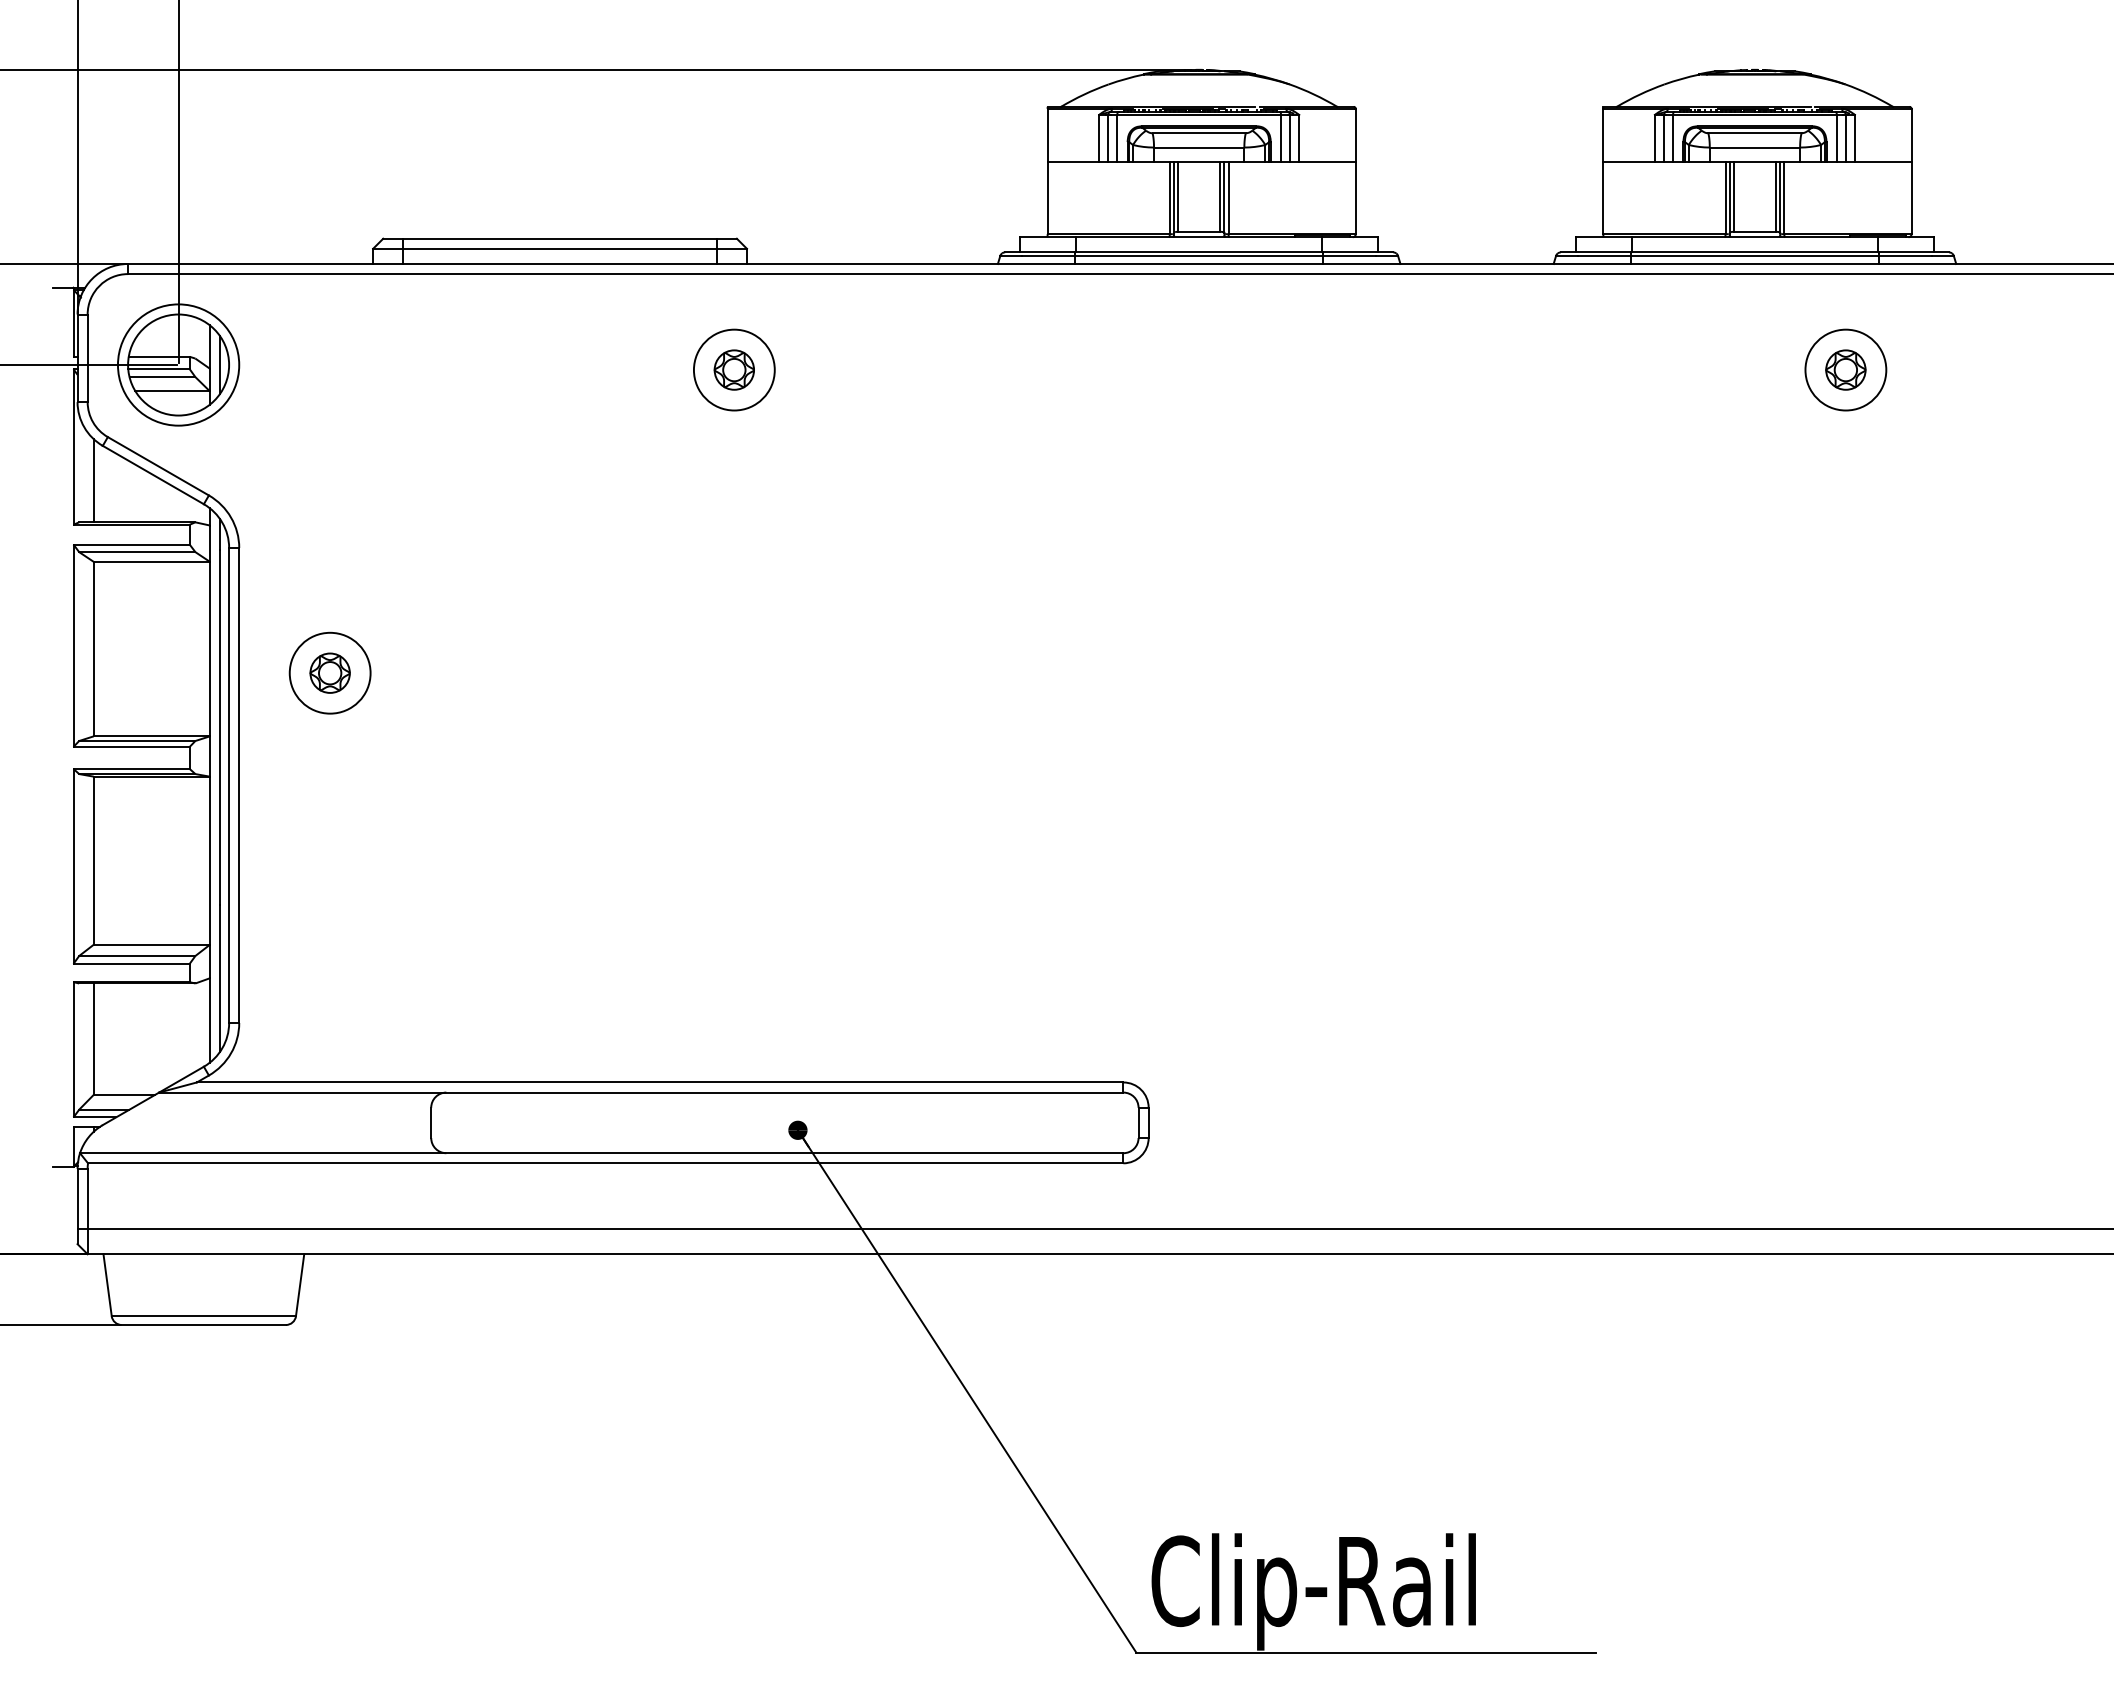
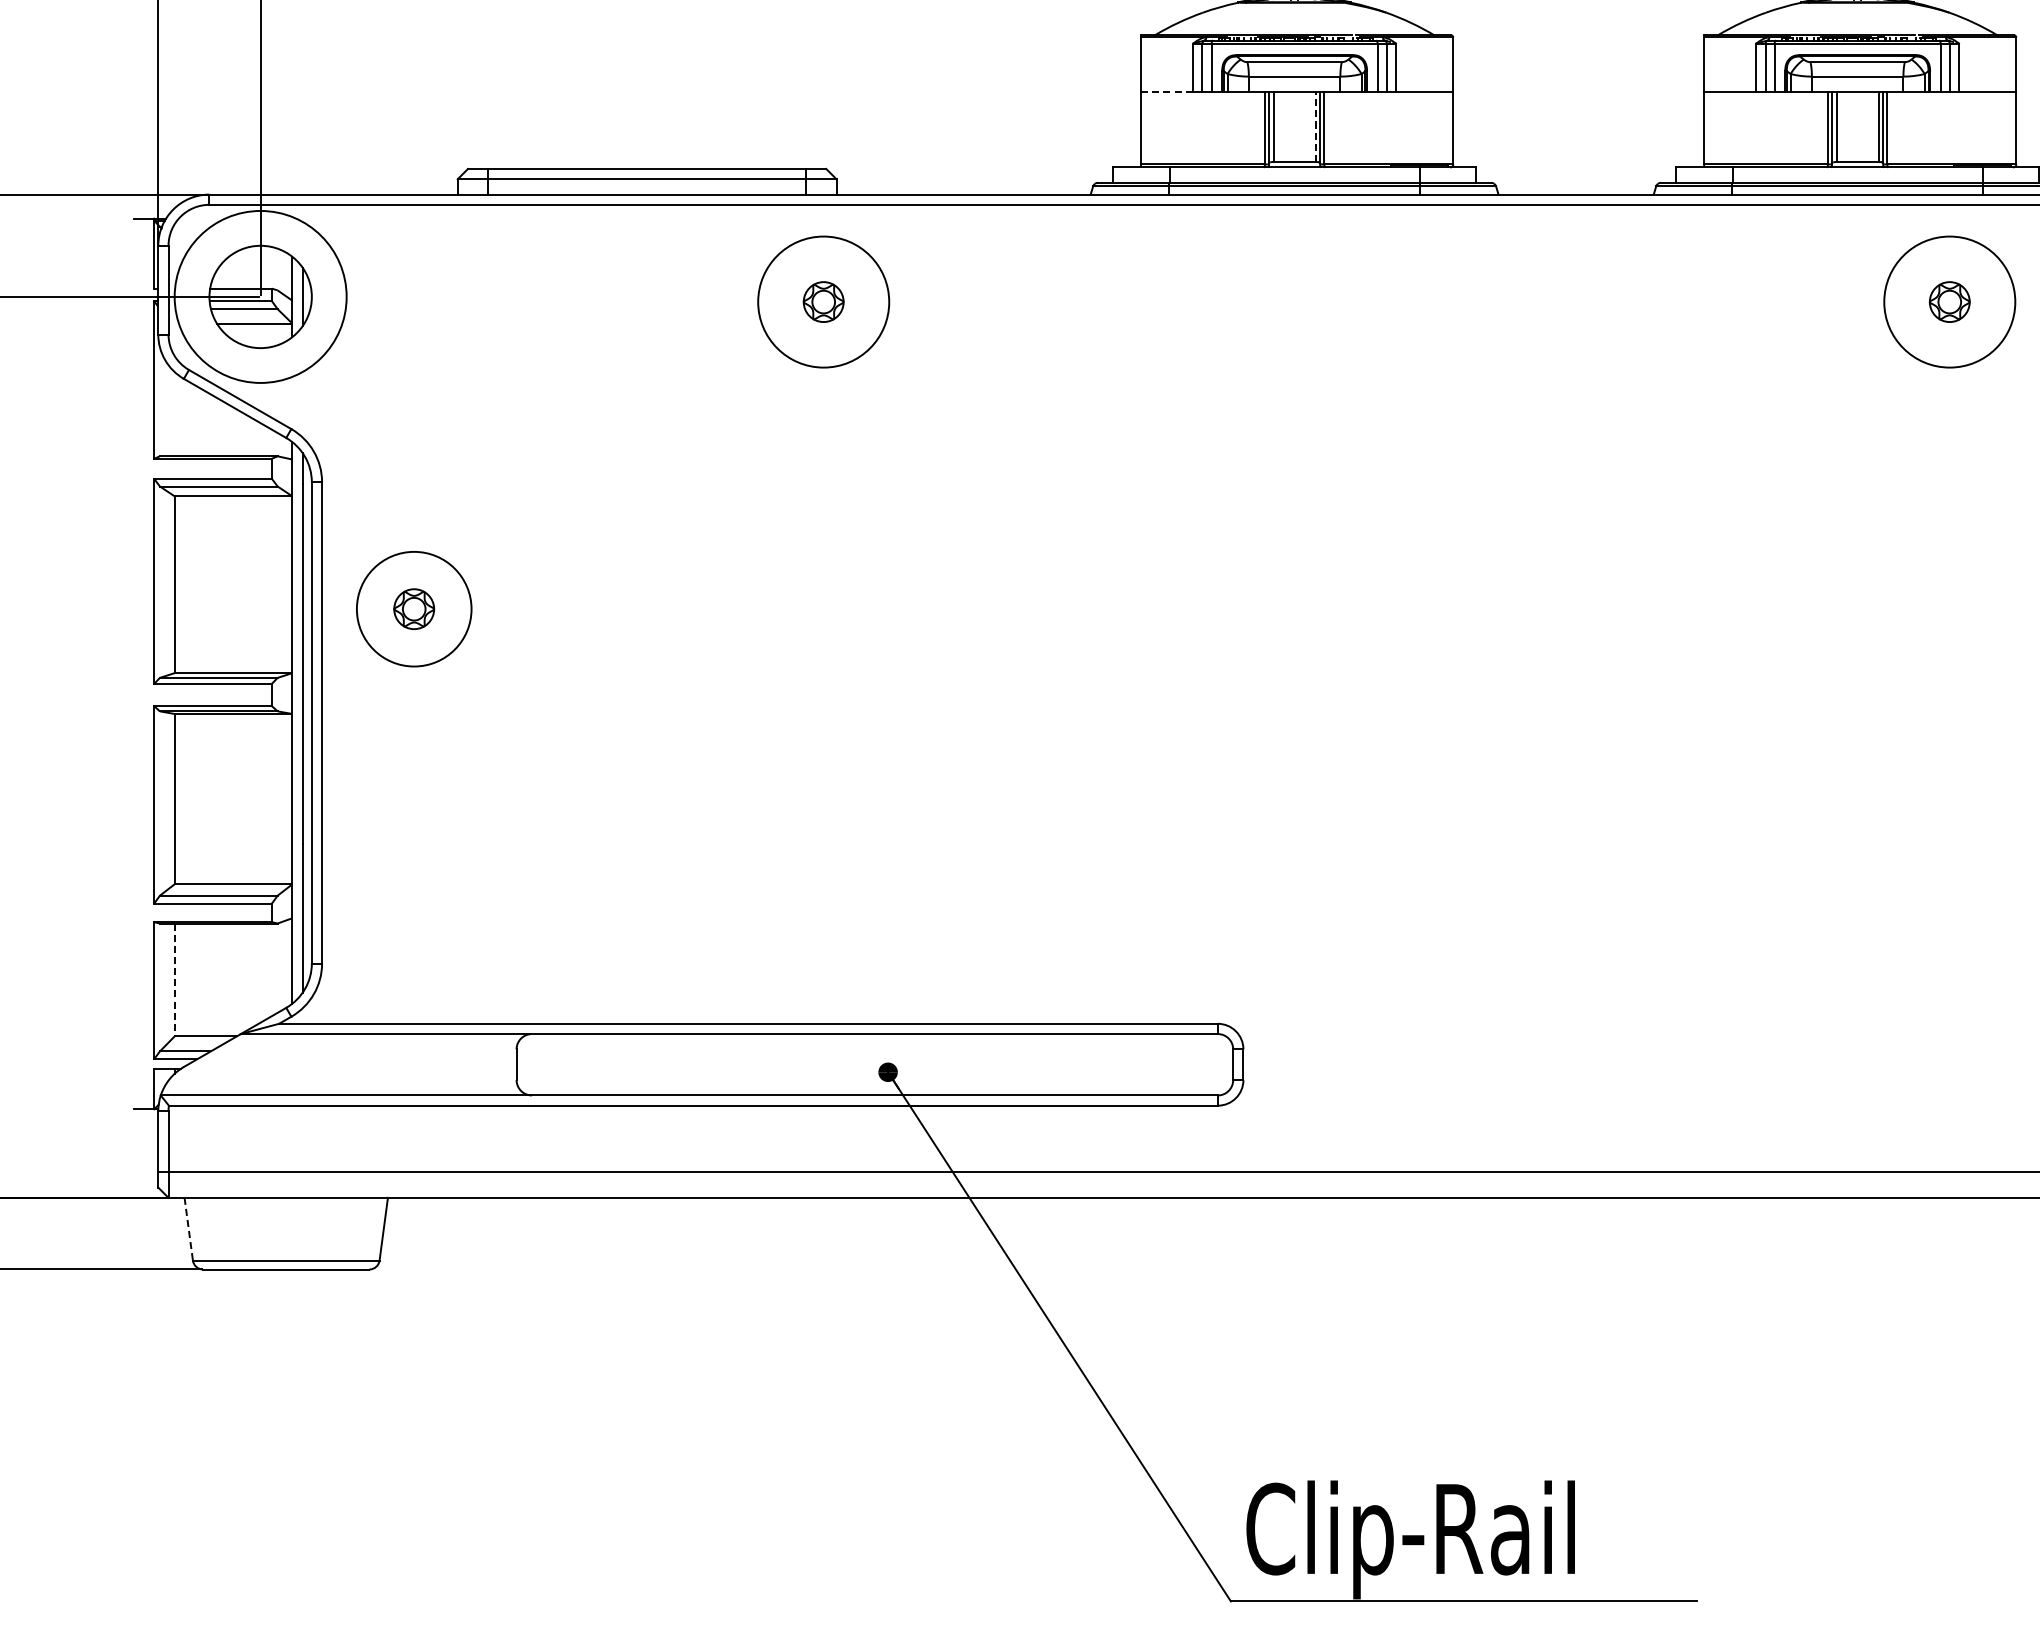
line: (1073, 162) -> (1167, 91), solid -> dashed
line: (1219, 197) -> (1315, 127), solid -> dashed
circle: (178, 364) -> (260, 296), size x1.4
circle: (733, 369) -> (822, 301), size x1.6
circle: (1845, 369) -> (1949, 301), size x1.6
line: (93, 480) -> (174, 413), removed
circle: (329, 672) -> (413, 608), size x1.4
line: (93, 1039) -> (174, 980), solid -> dashed
line: (107, 1285) -> (188, 1229), solid -> dashed

